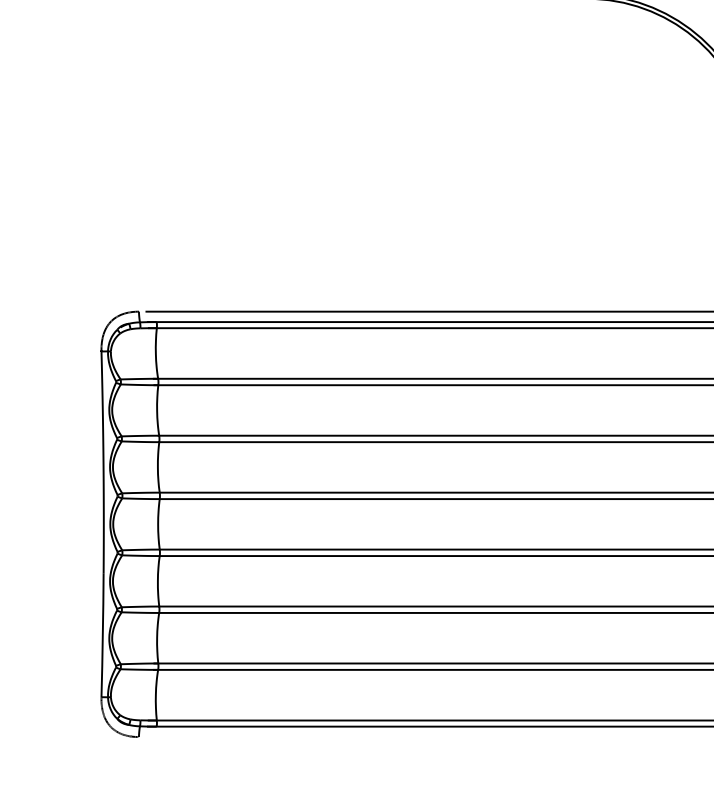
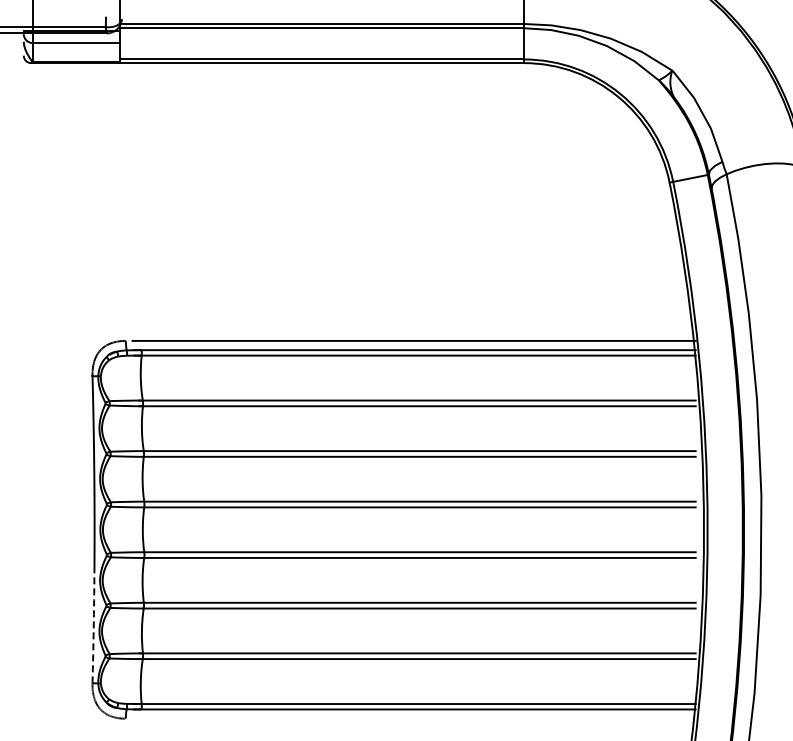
arc: (102, 635) -> (93, 628), solid -> dashed

